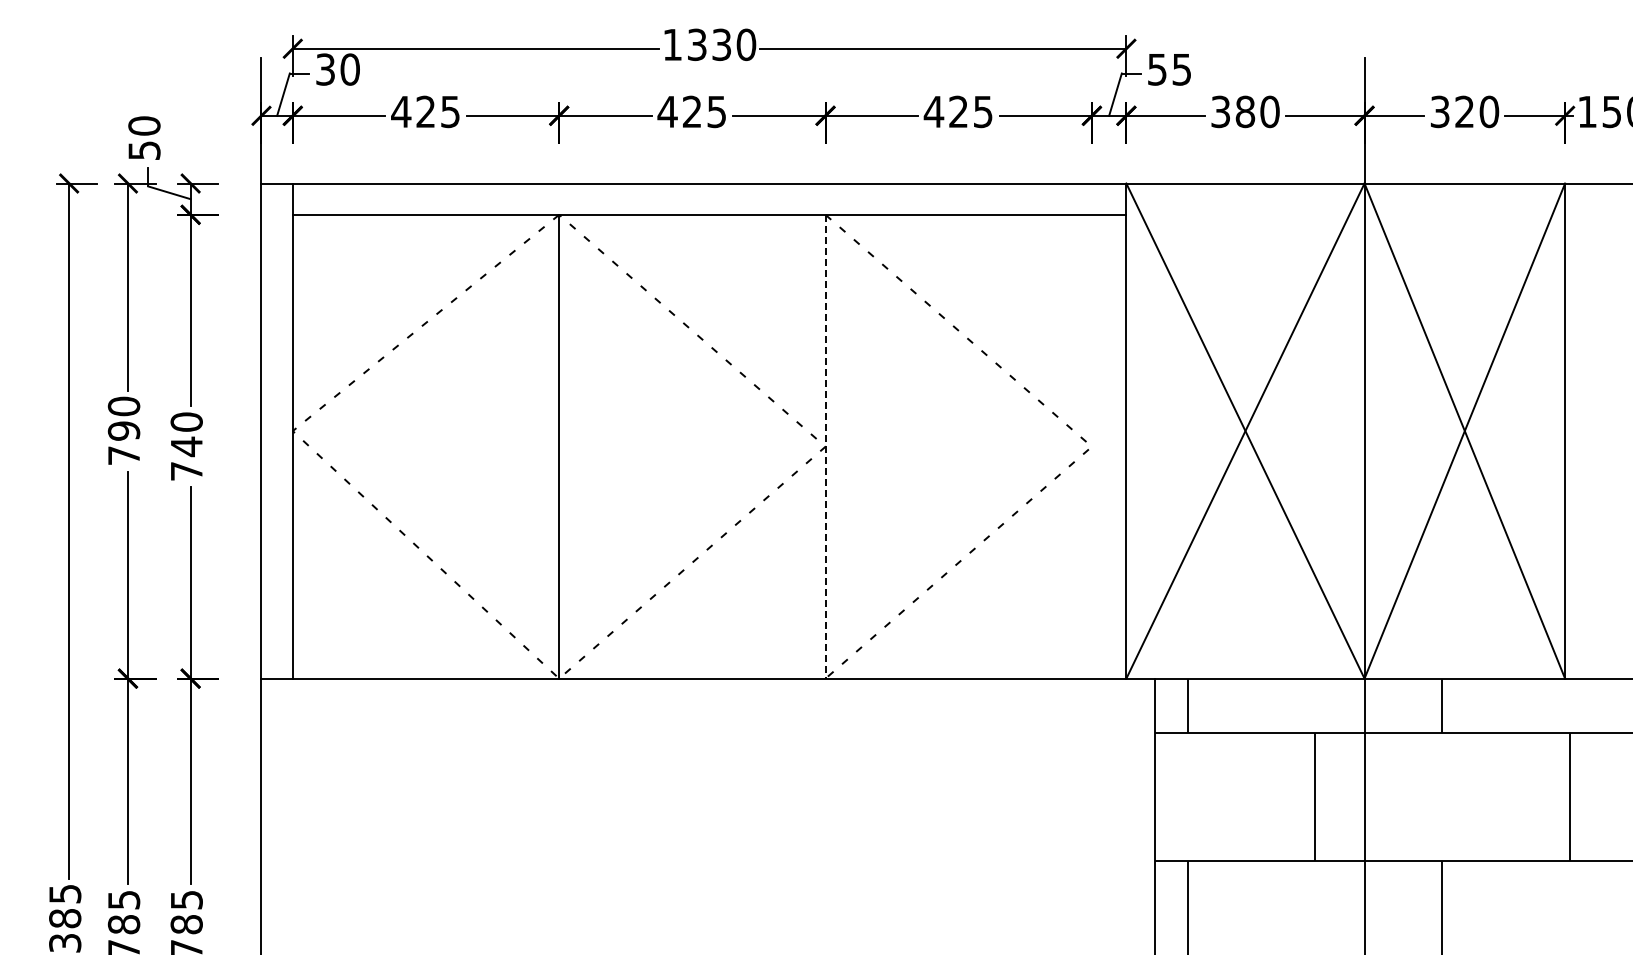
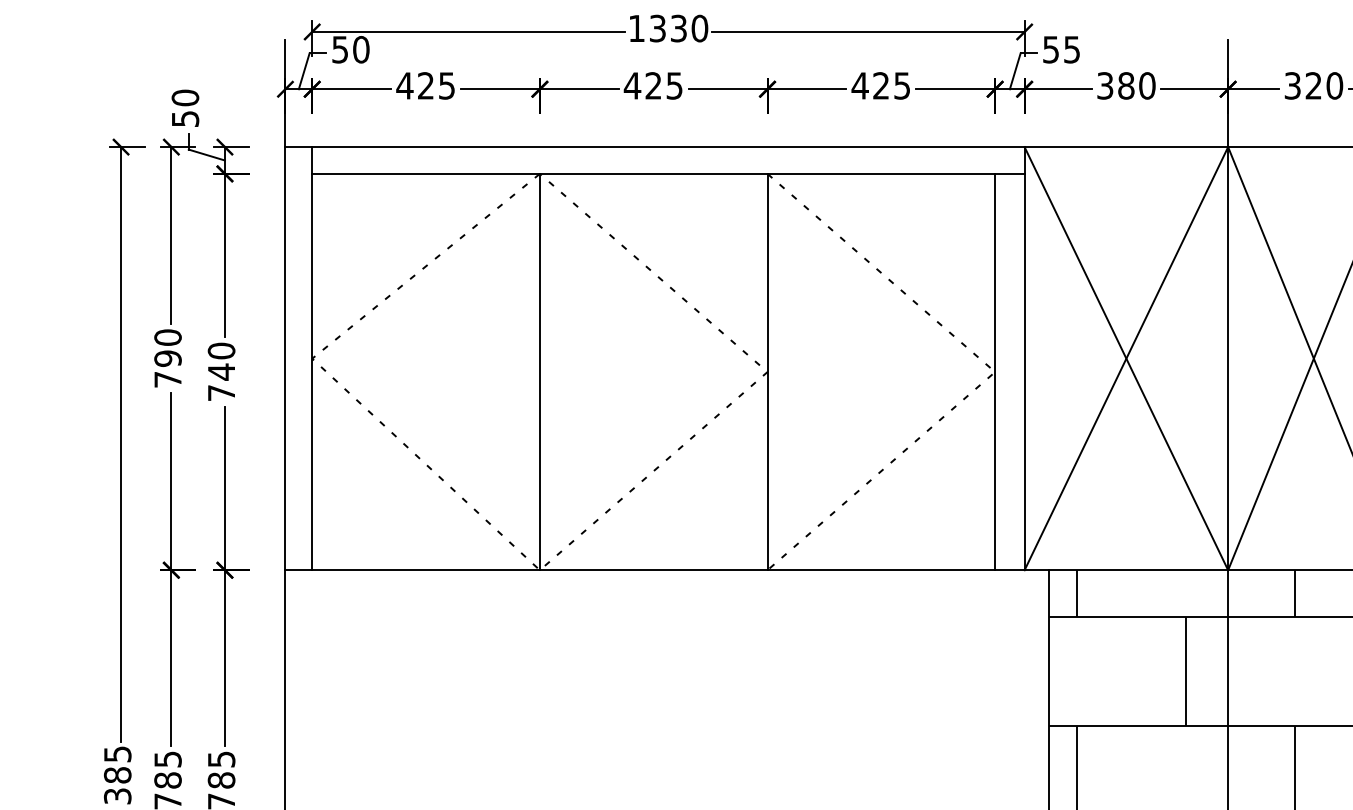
text: (325, 69) -> (340, 49), 30 -> 50
line: (825, 446) -> (767, 371), dashed -> solid
line: (1091, 446) -> (994, 371), added

